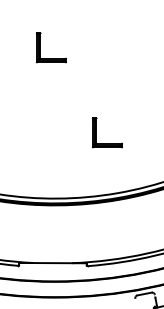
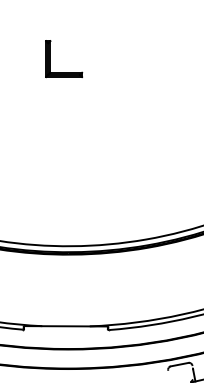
part: (96, 132) -> (119, 164), removed

